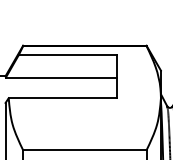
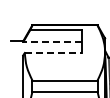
line: (59, 78) -> (51, 42), solid -> dashed
line: (63, 97) -> (53, 52), solid -> dashed

